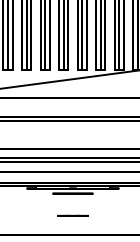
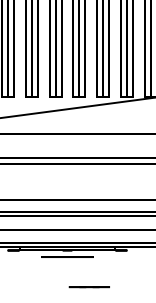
line: (72, 215) -> (88, 286), moved

